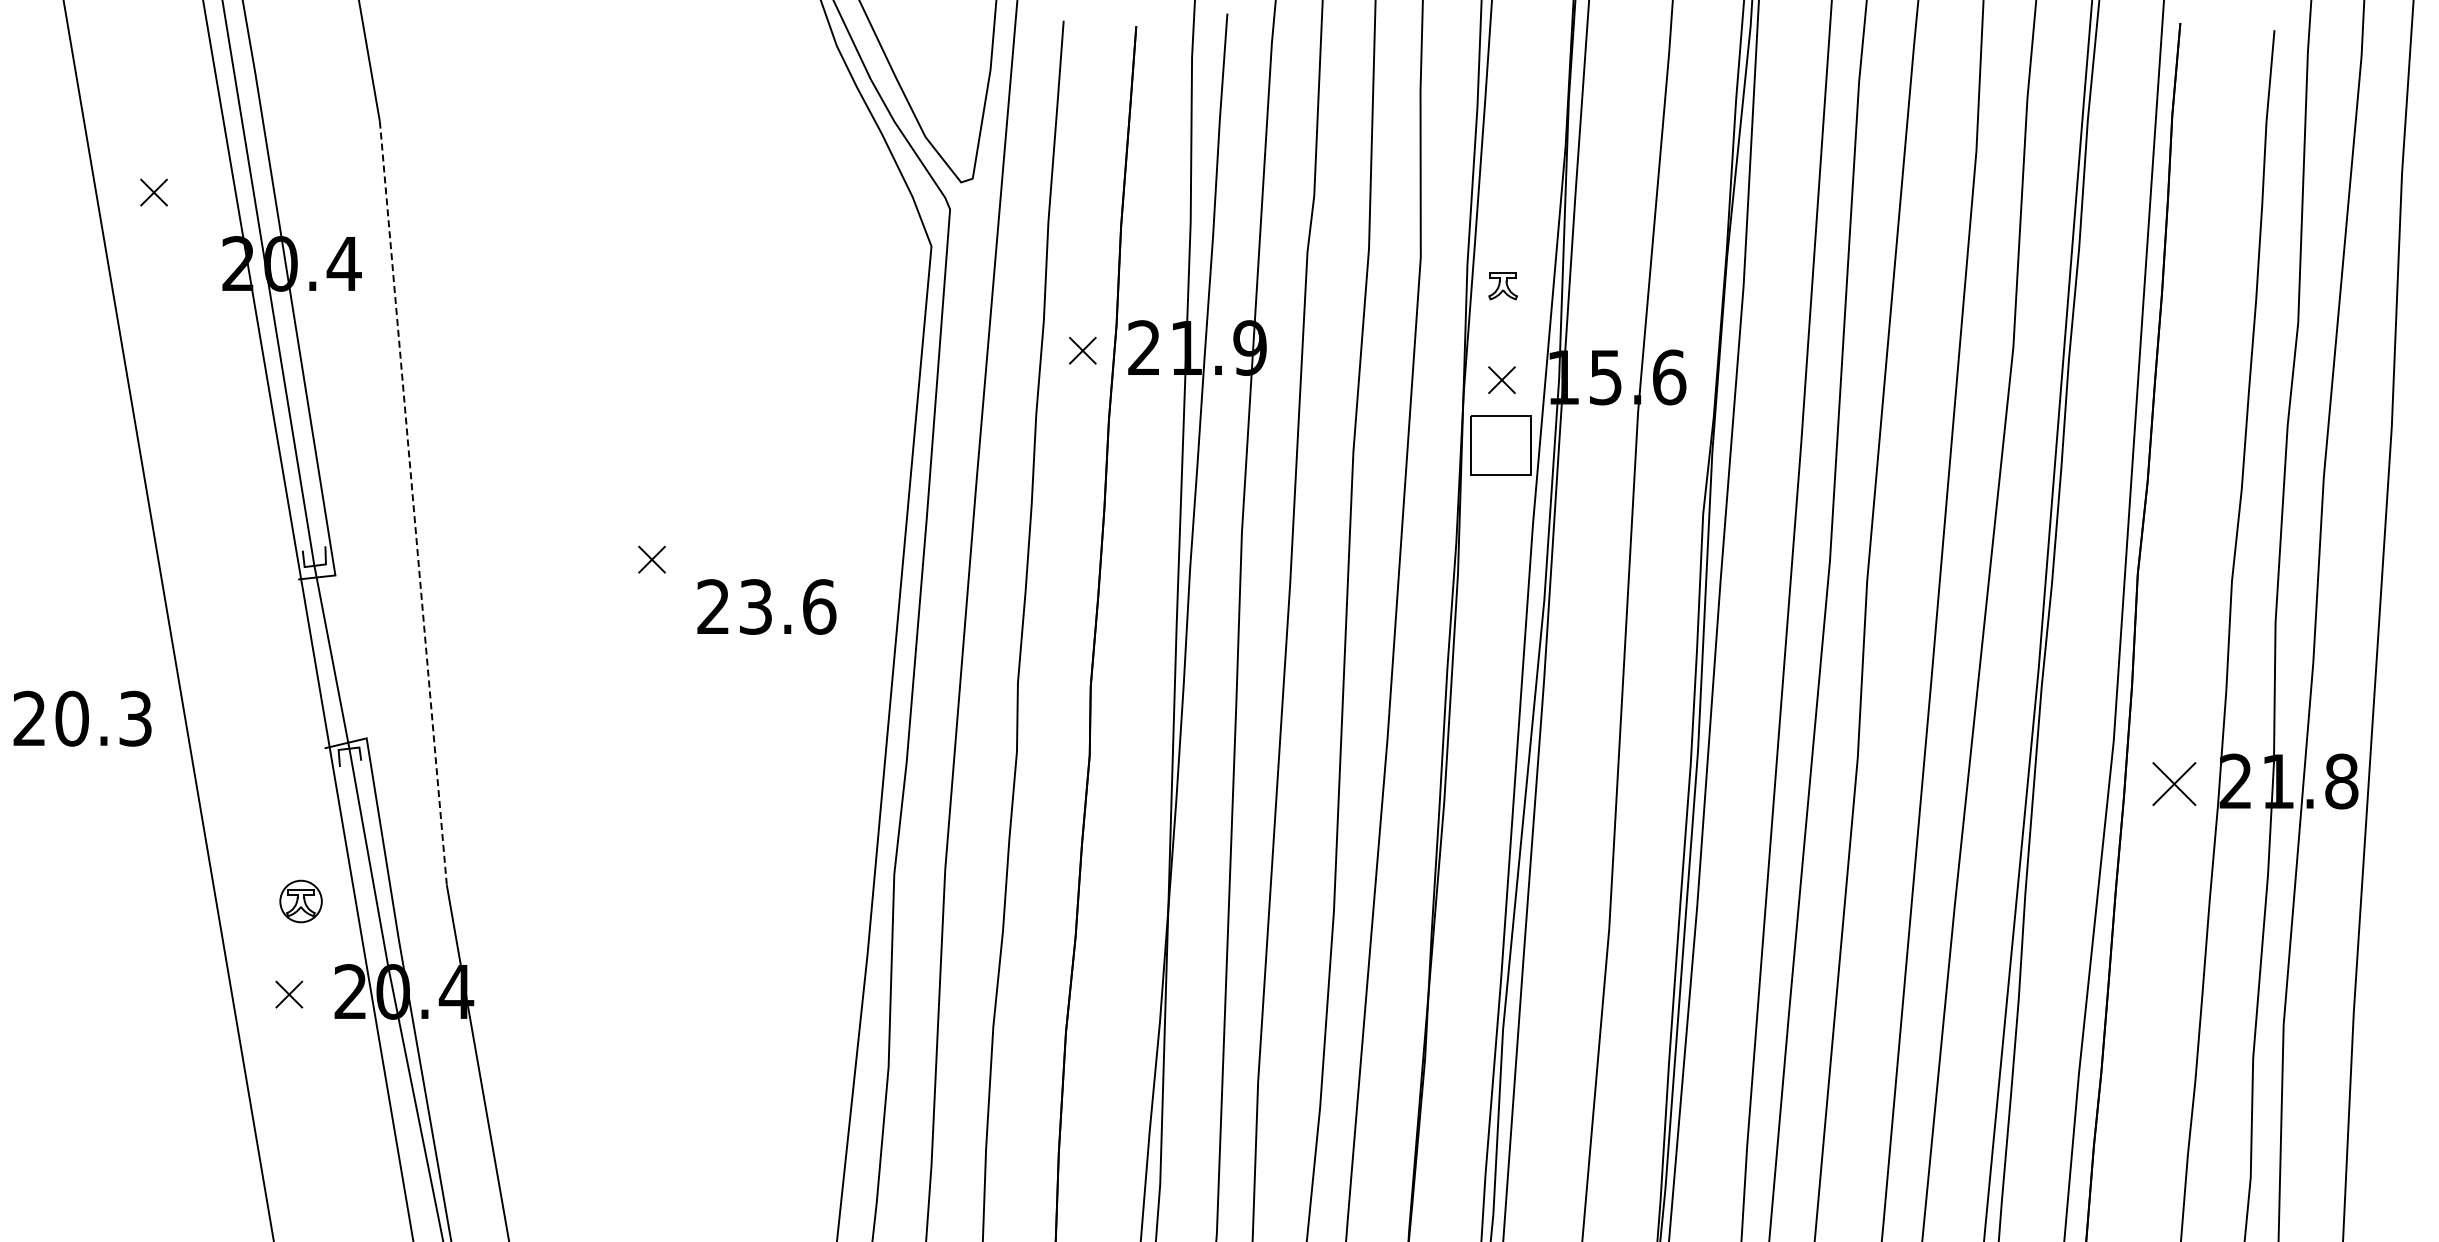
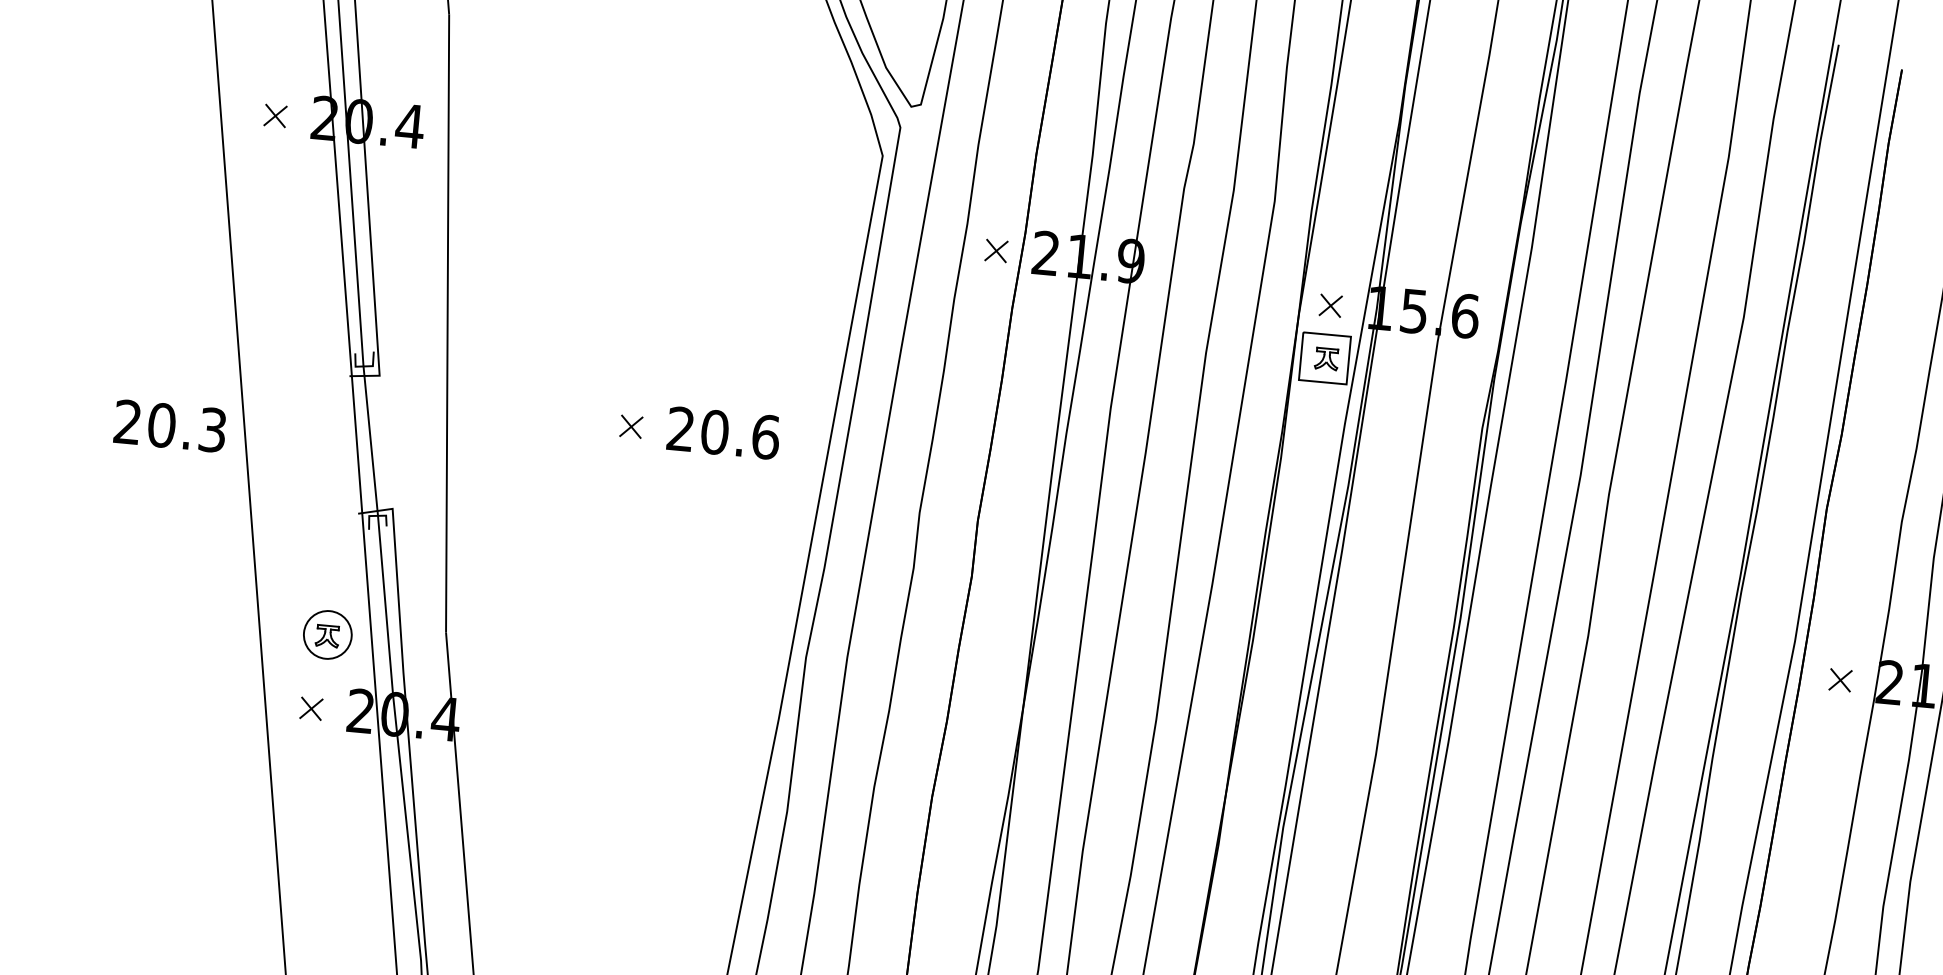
part: (153, 192) -> (275, 115), moved
part: (1502, 286) -> (1326, 359), moved
line: (413, 503) -> (447, 323), dashed -> solid
part: (651, 559) -> (630, 426), moved
text: (755, 606) -> (714, 431), 23.6 -> 20.6
text: (82, 718) -> (170, 425), moved
part: (2174, 784) -> (1840, 680), size x0.62
circle: (300, 901) -> (327, 634), size x1.43

